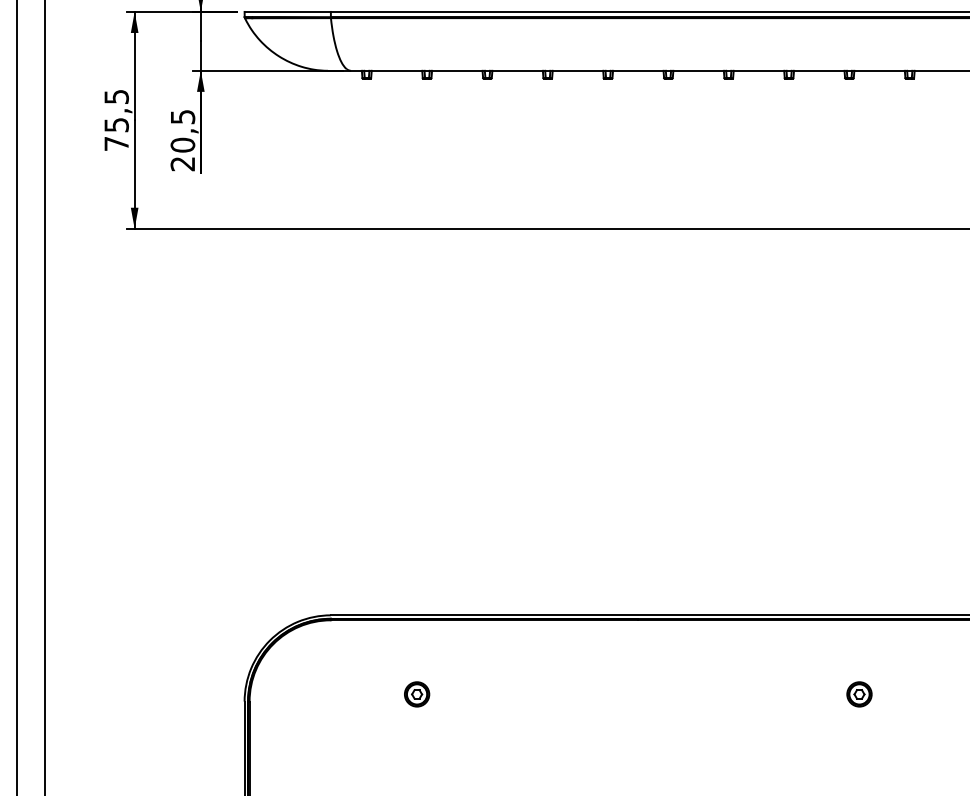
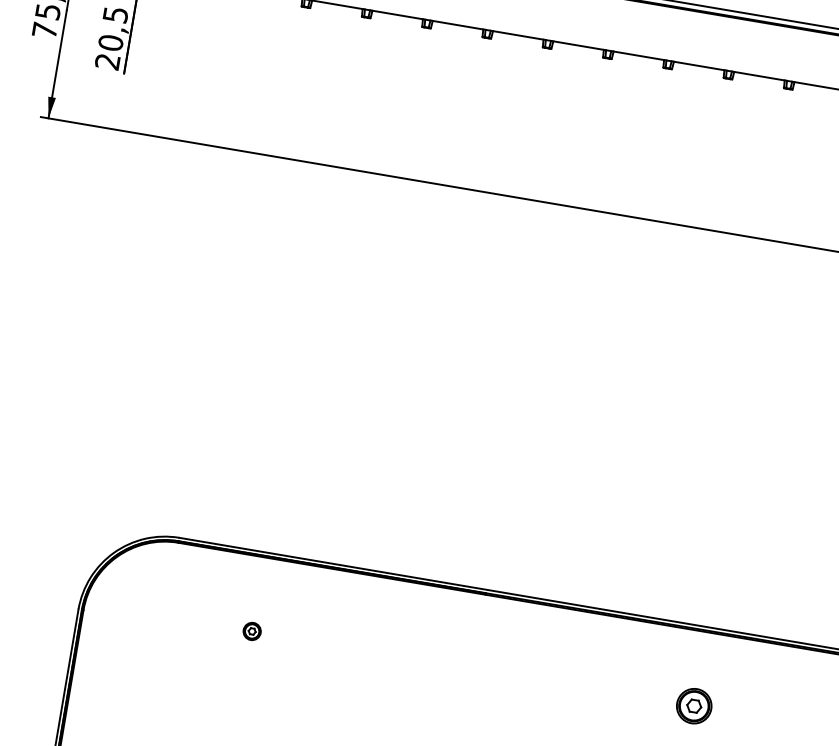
part: (417, 694) -> (252, 631), size x0.7
part: (859, 694) -> (694, 706), size x1.4

